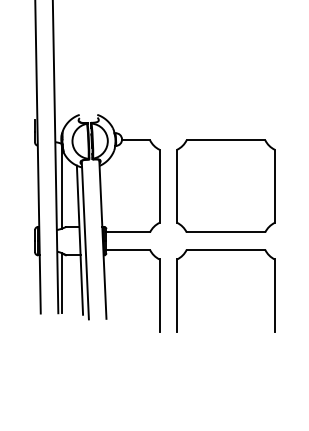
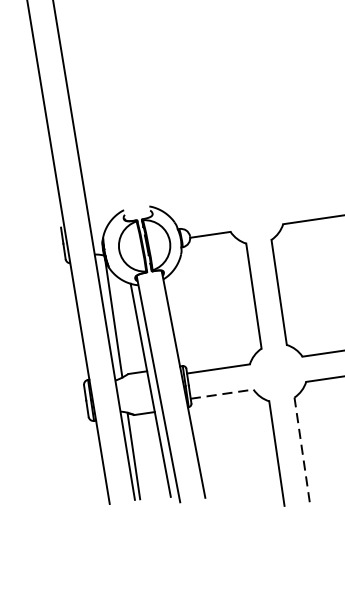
line: (128, 249) -> (222, 393), solid -> dashed
line: (177, 295) -> (302, 449), solid -> dashed

